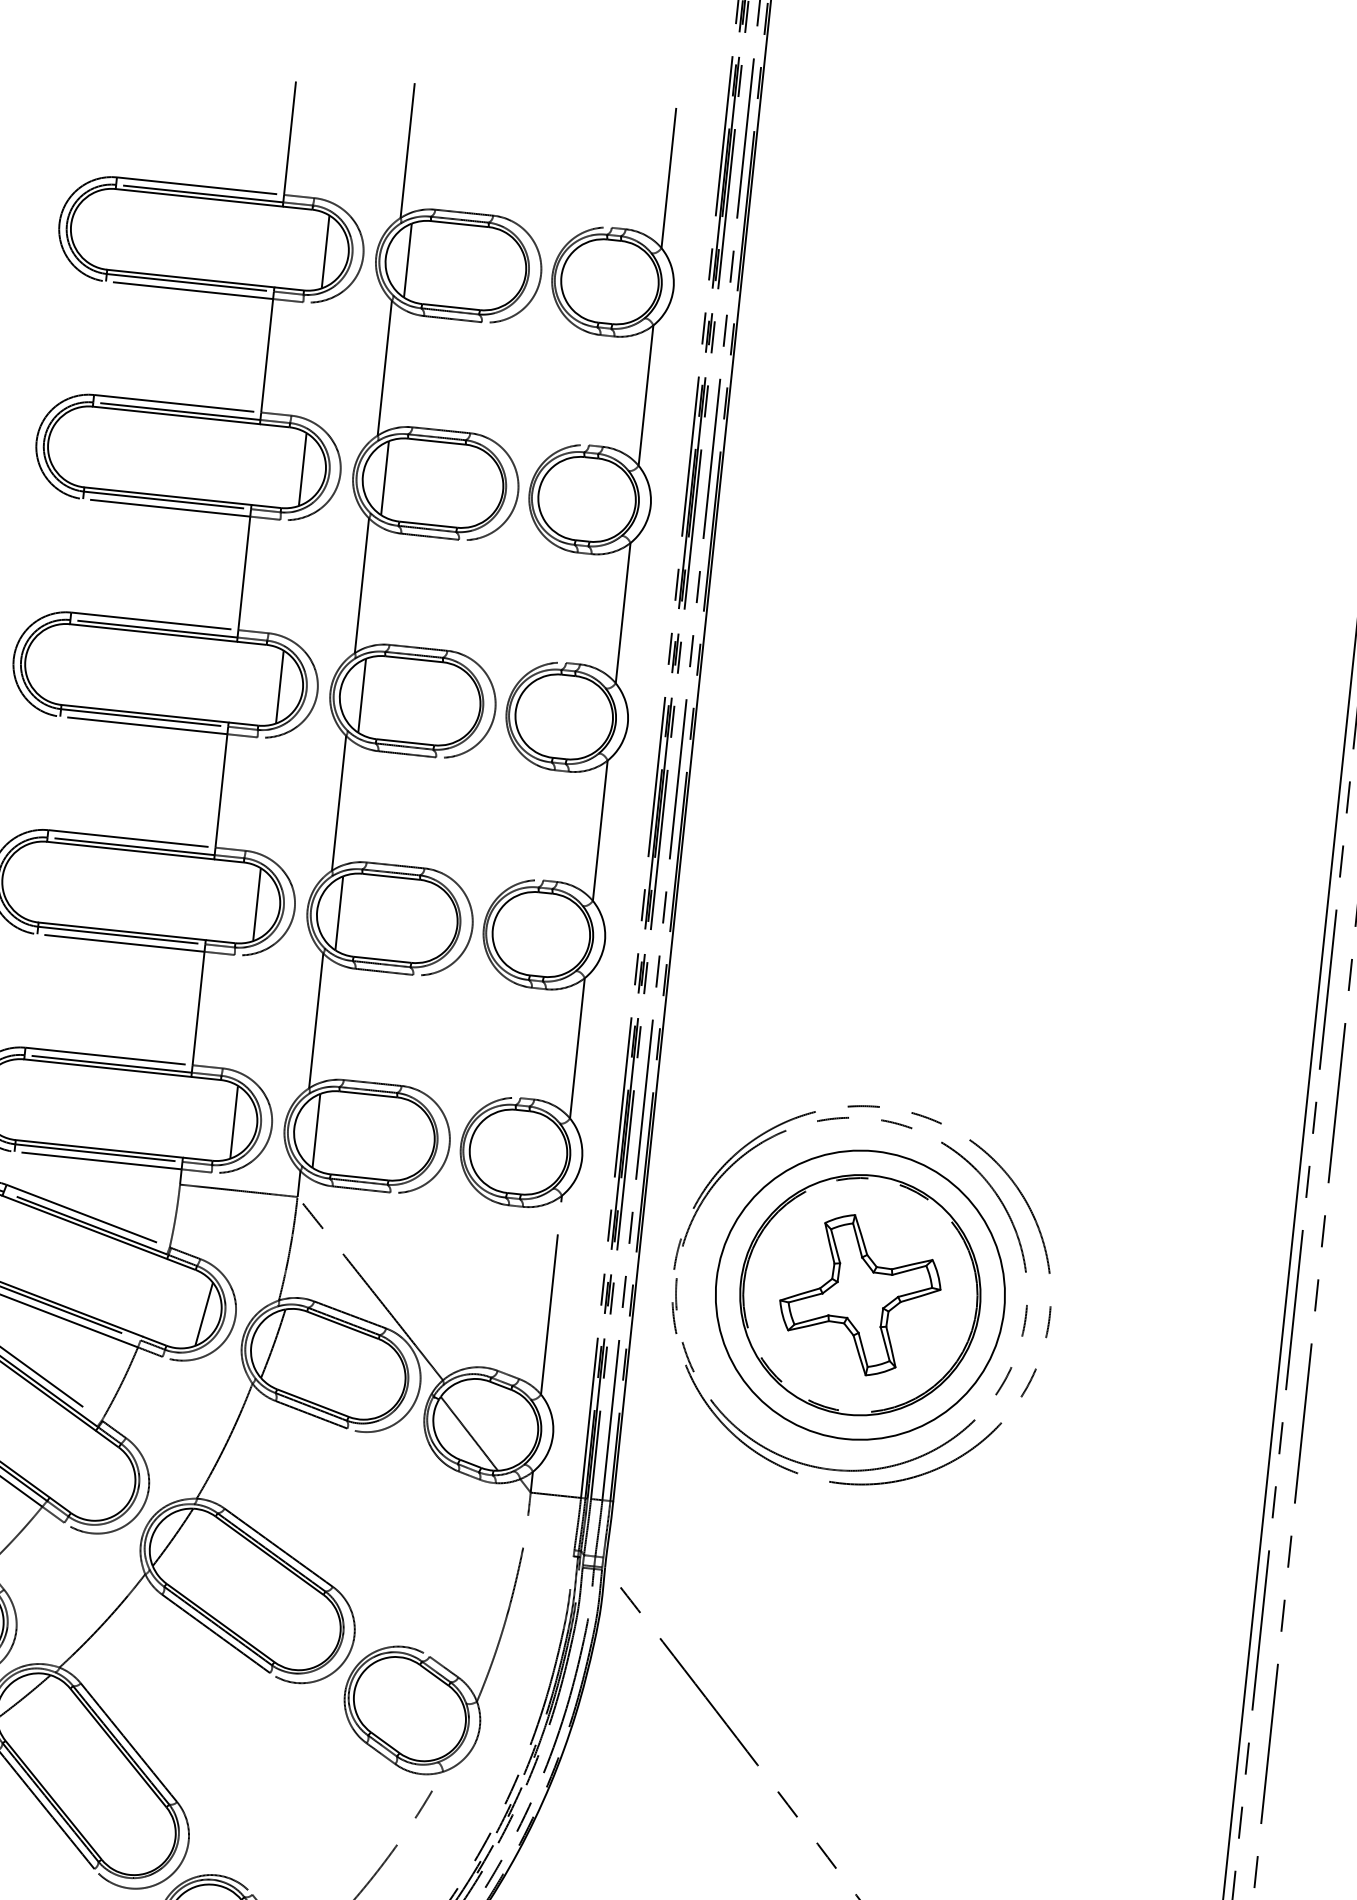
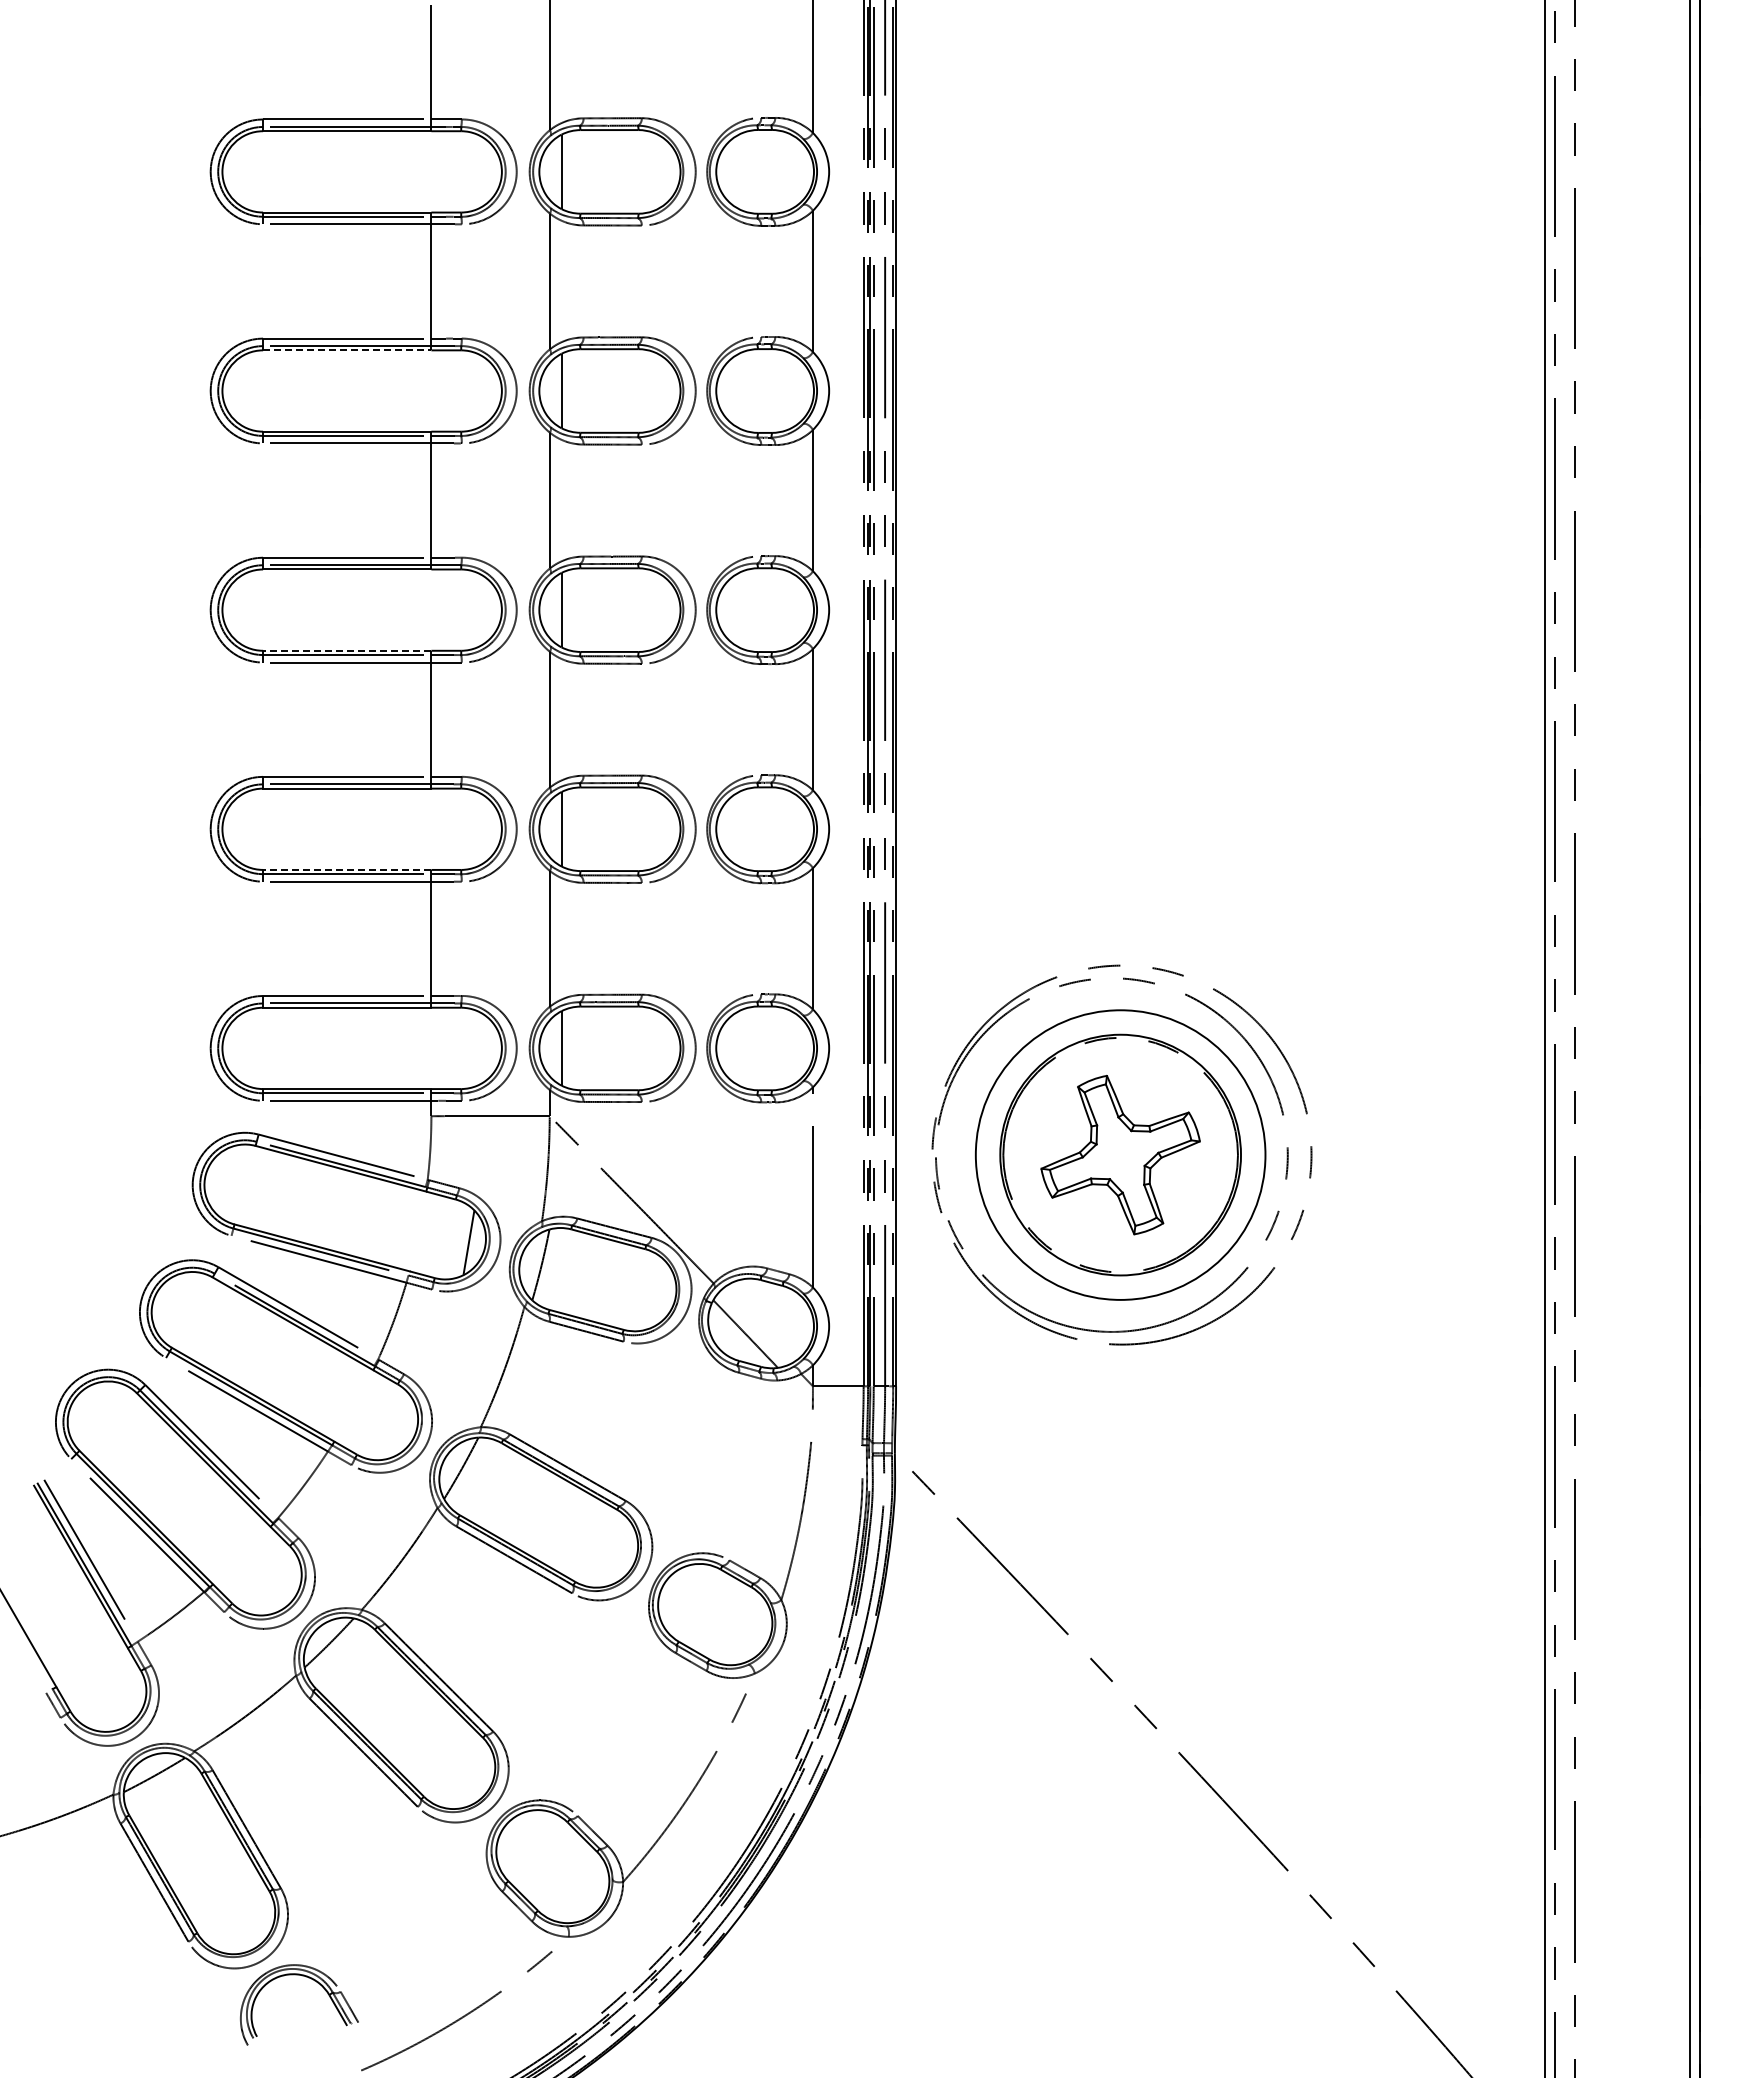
line: (325, 251) -> (478, 171), removed
line: (176, 415) -> (347, 350), solid -> dashed
line: (302, 468) -> (478, 390), removed
line: (279, 686) -> (478, 609), removed
line: (144, 713) -> (346, 650), solid -> dashed
line: (256, 904) -> (478, 829), removed
line: (121, 930) -> (346, 869), solid -> dashed
line: (233, 1122) -> (478, 1048), removed

